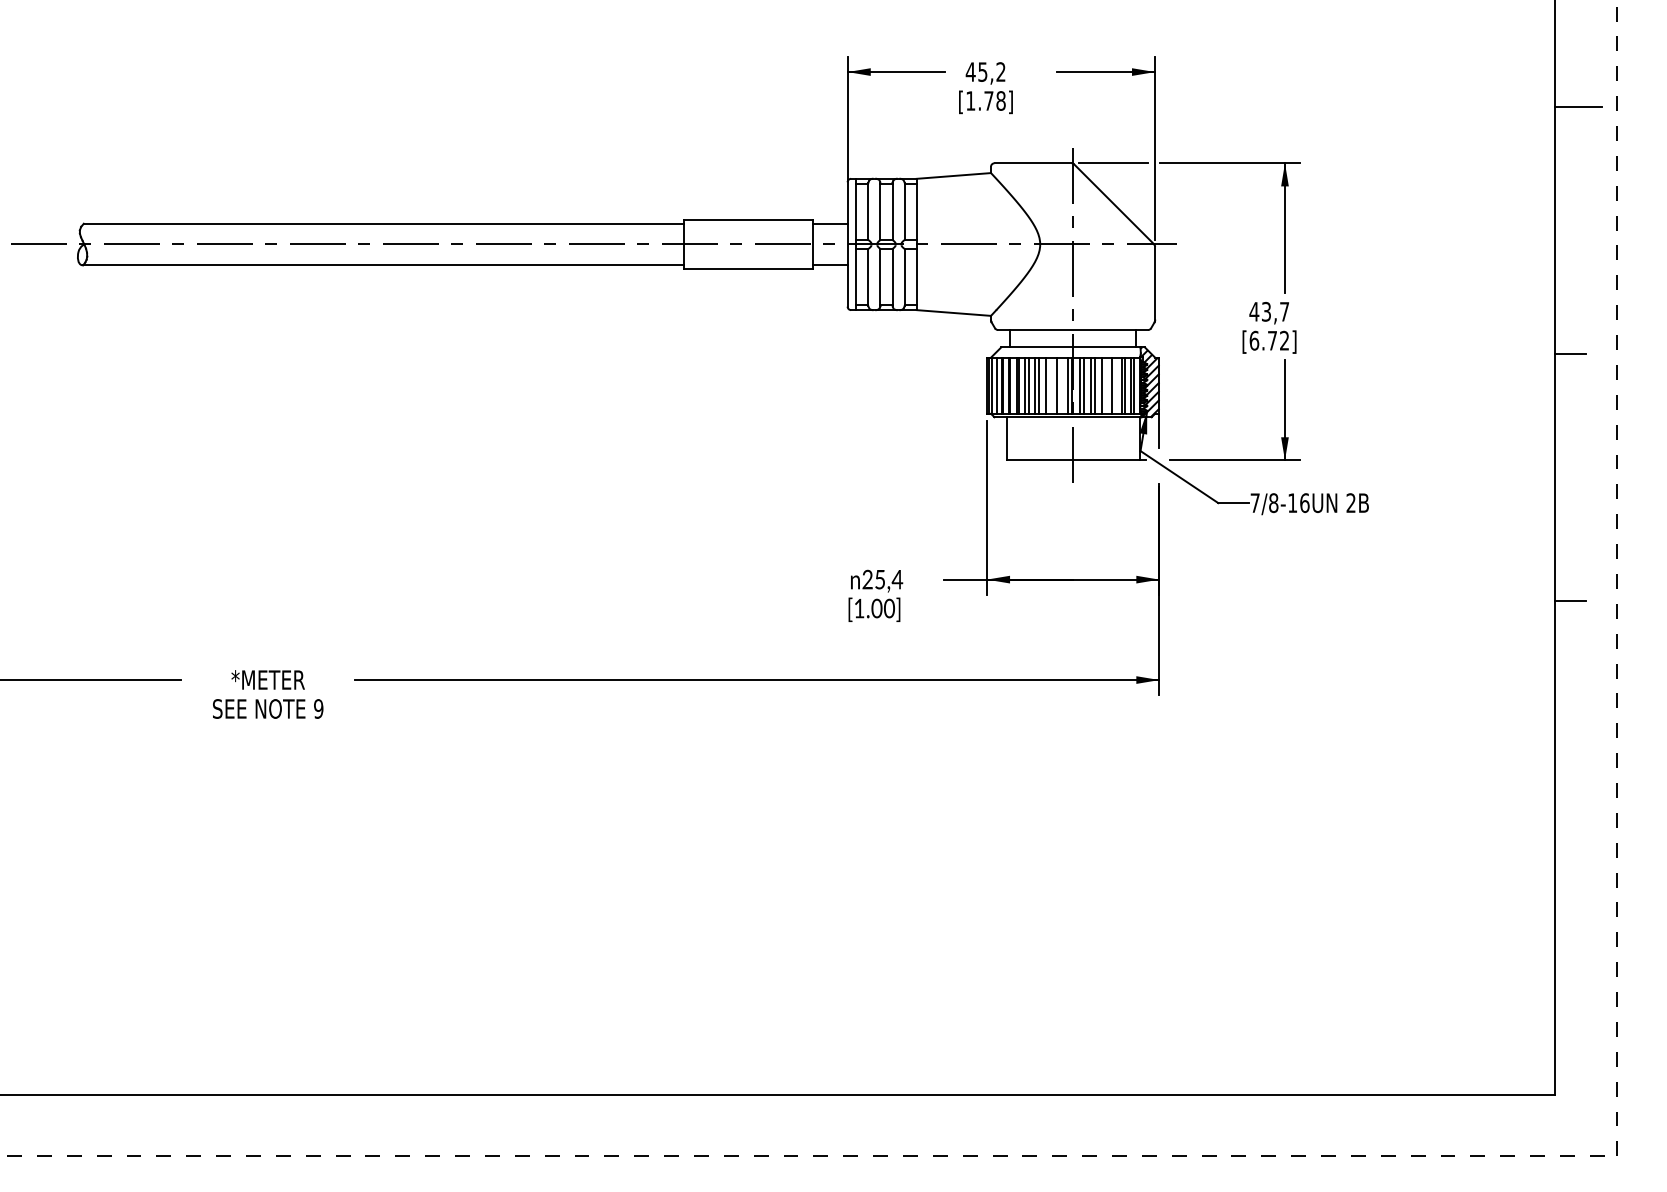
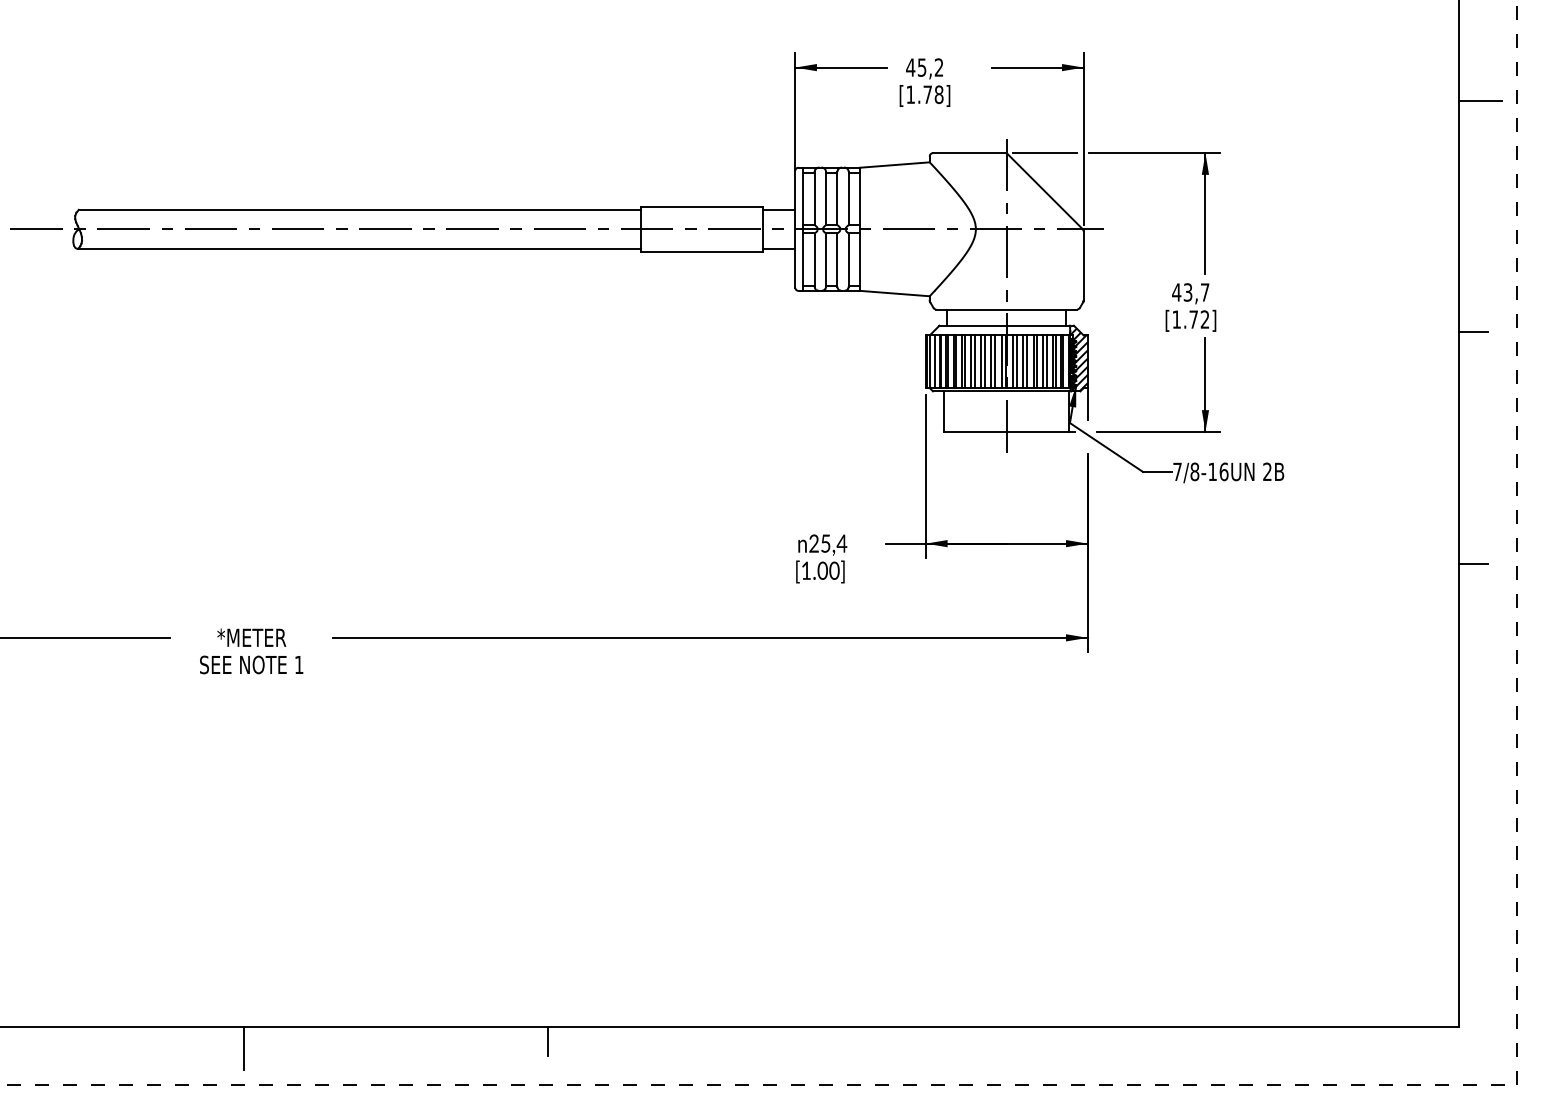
text: (1254, 340) -> (1176, 319), [6.72] -> [1.72]
line: (1049, 385) -> (984, 361), added
line: (1061, 385) -> (995, 361), added
line: (1105, 385) -> (1037, 361), added
line: (1116, 385) -> (1047, 361), added
text: (318, 708) -> (298, 664), 9 -> 1
line: (583, 1109) -> (547, 1040), added
line: (259, 1117) -> (243, 1048), added

